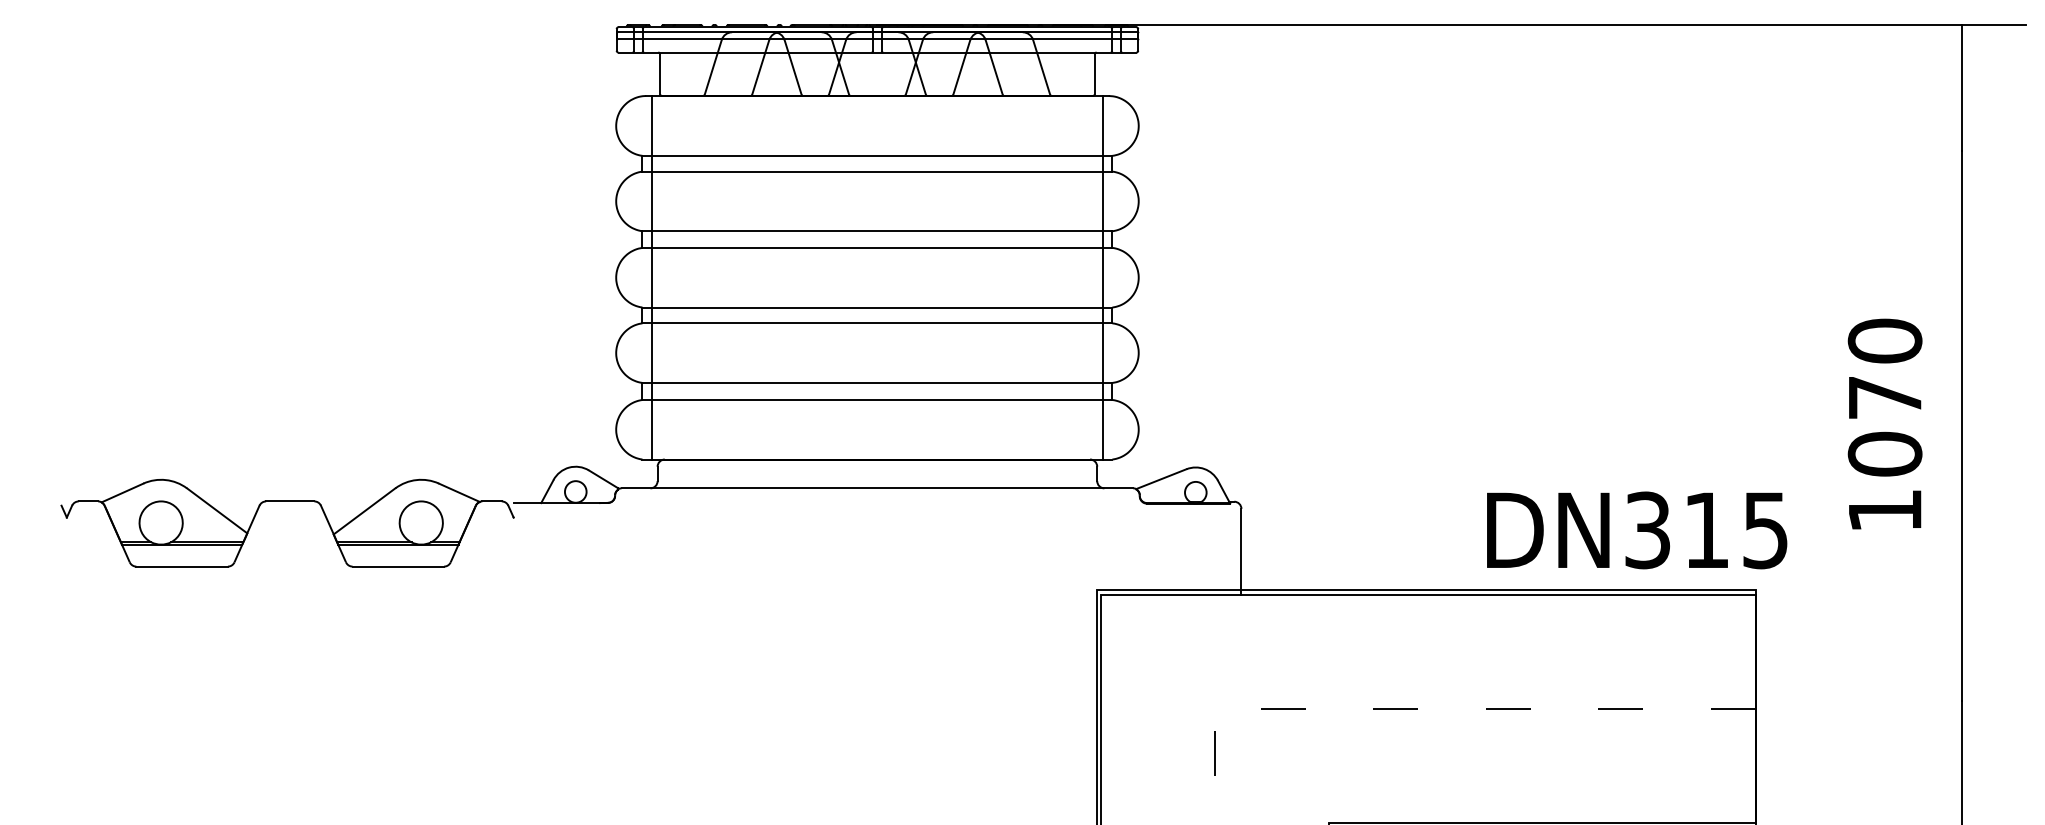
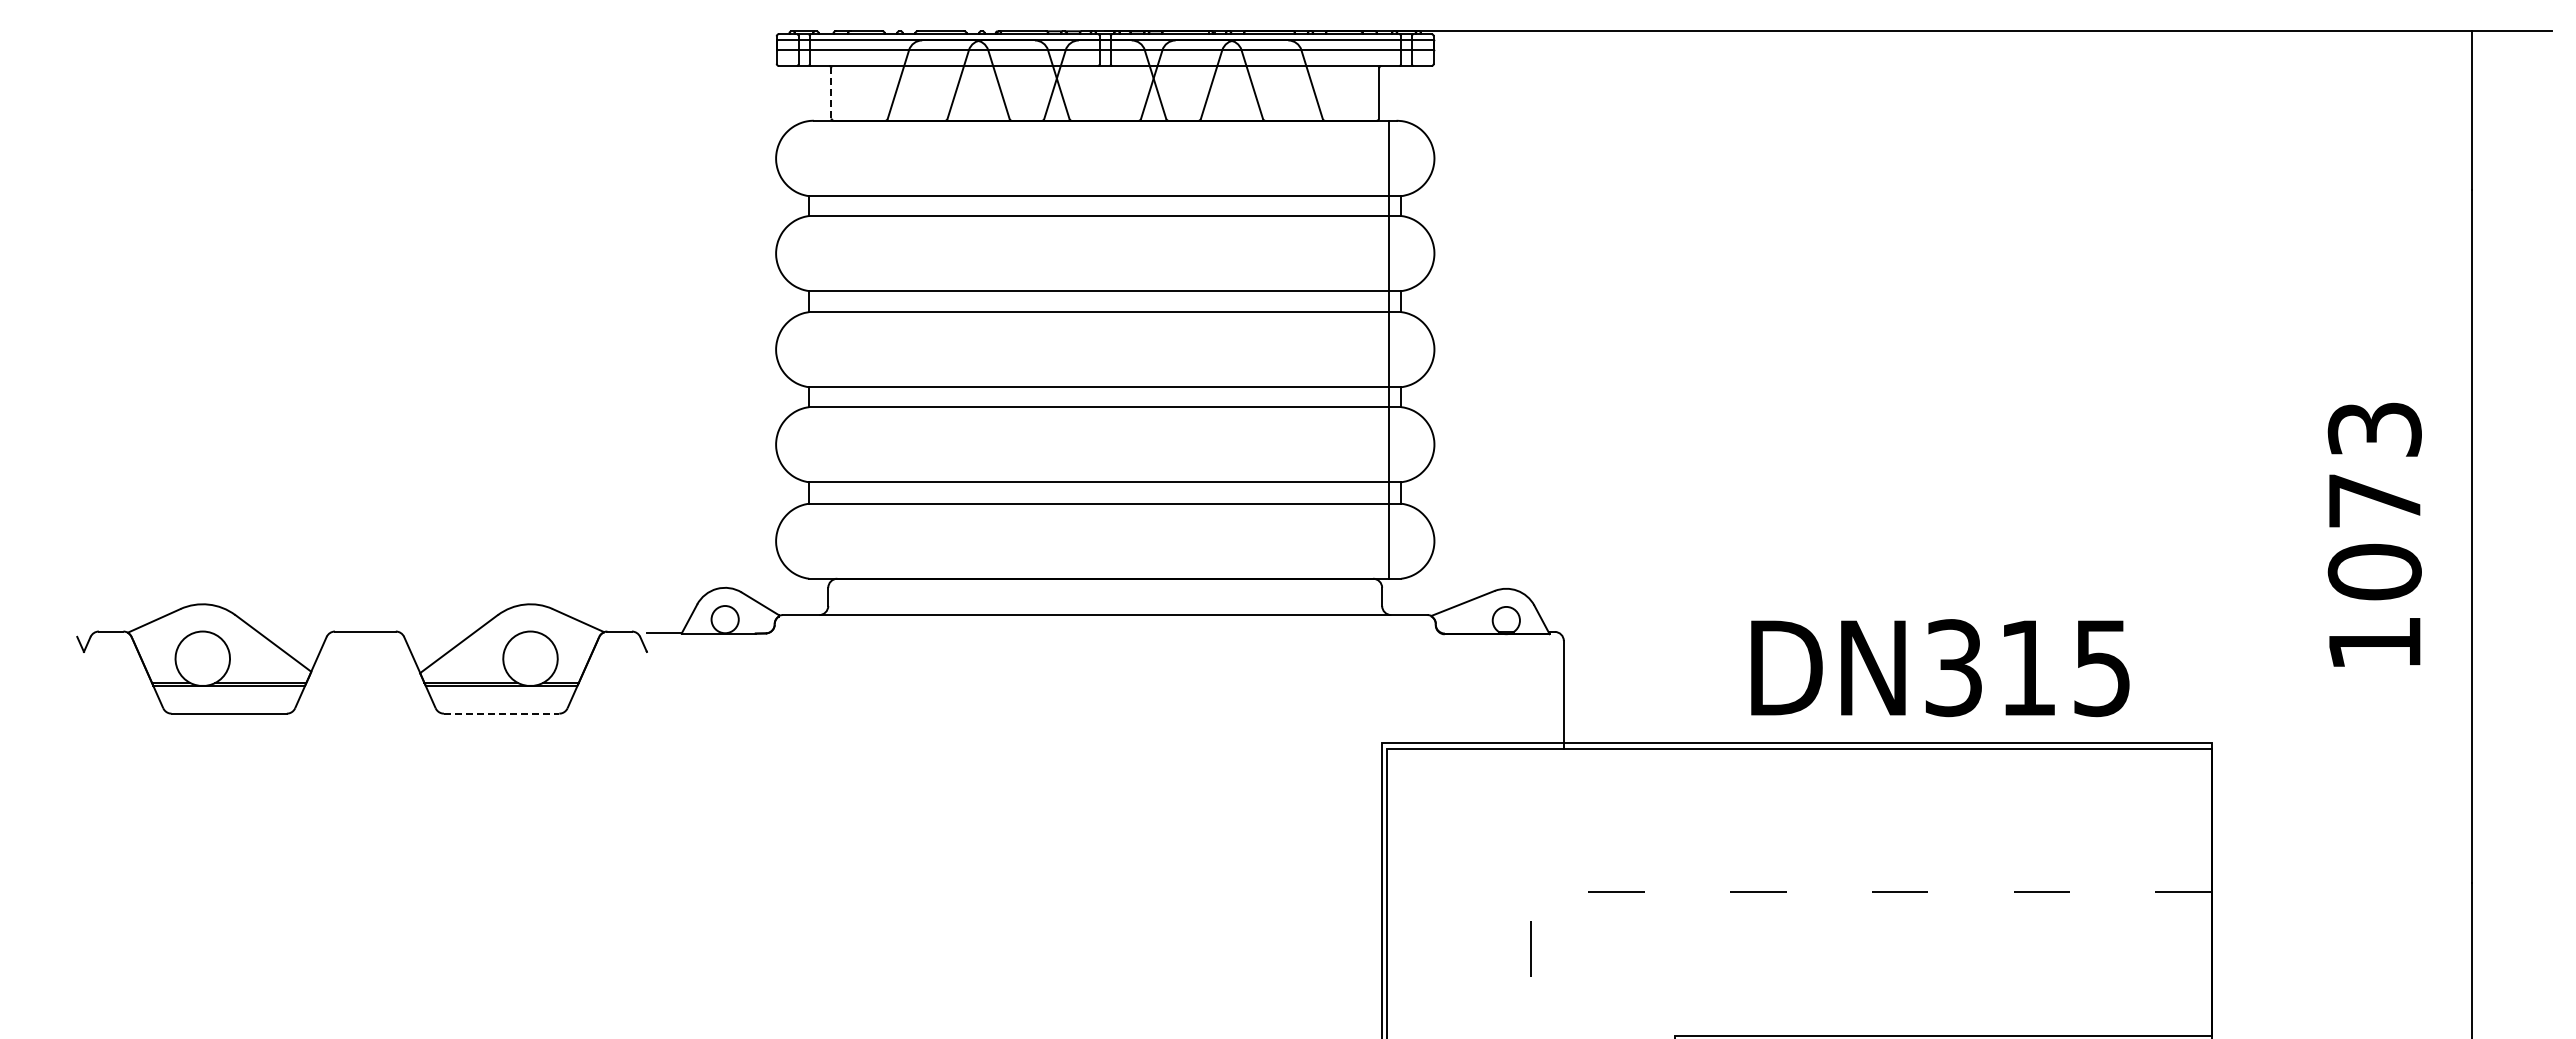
line: (660, 73) -> (831, 92), solid -> dashed
line: (652, 277) -> (821, 349), removed
text: (1884, 341) -> (2374, 429), 1070 -> 1073
text: (1637, 530) -> (1940, 668), moved
line: (398, 566) -> (501, 713), solid -> dashed

